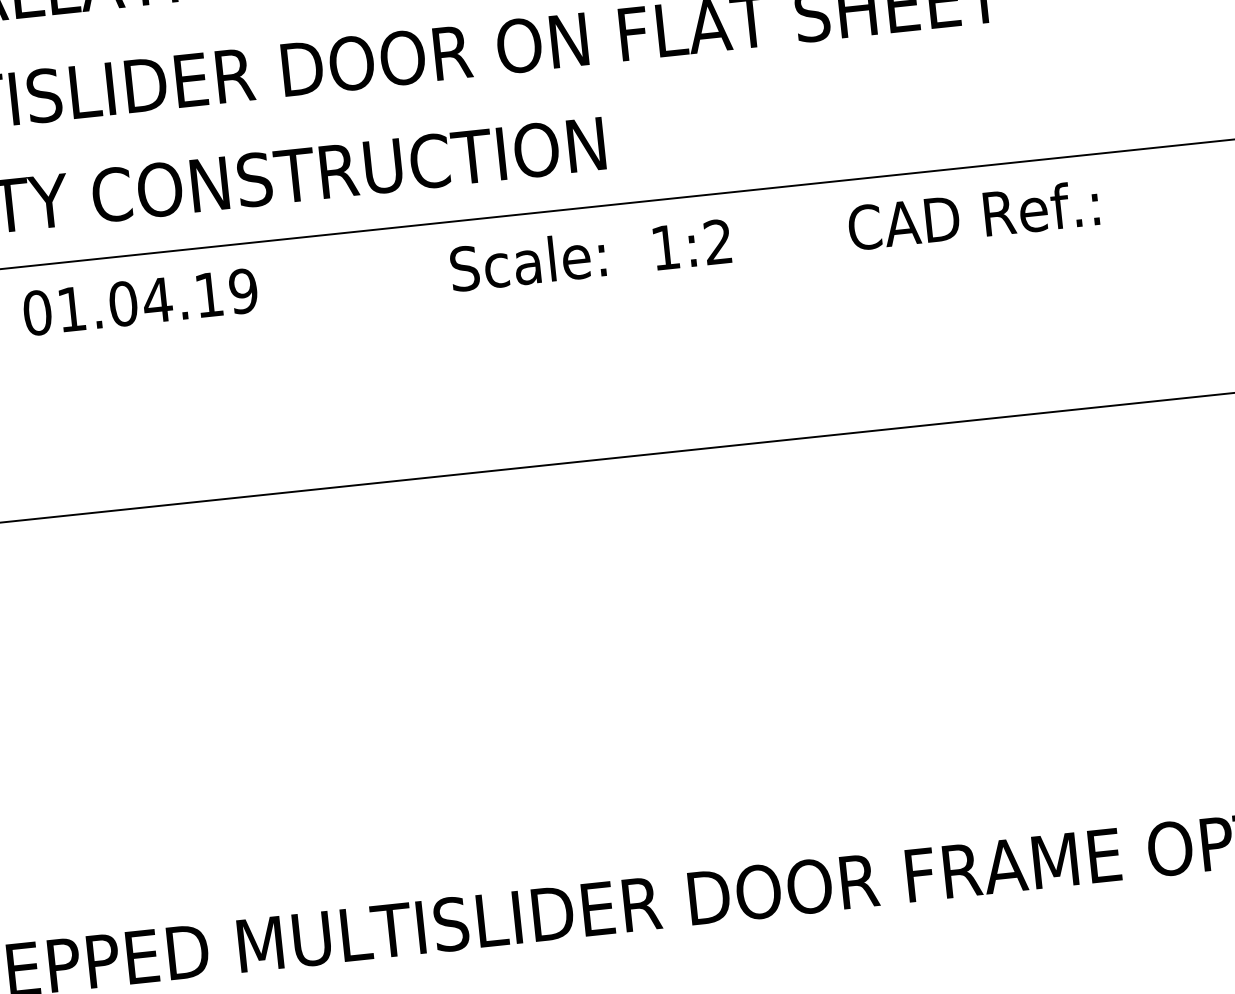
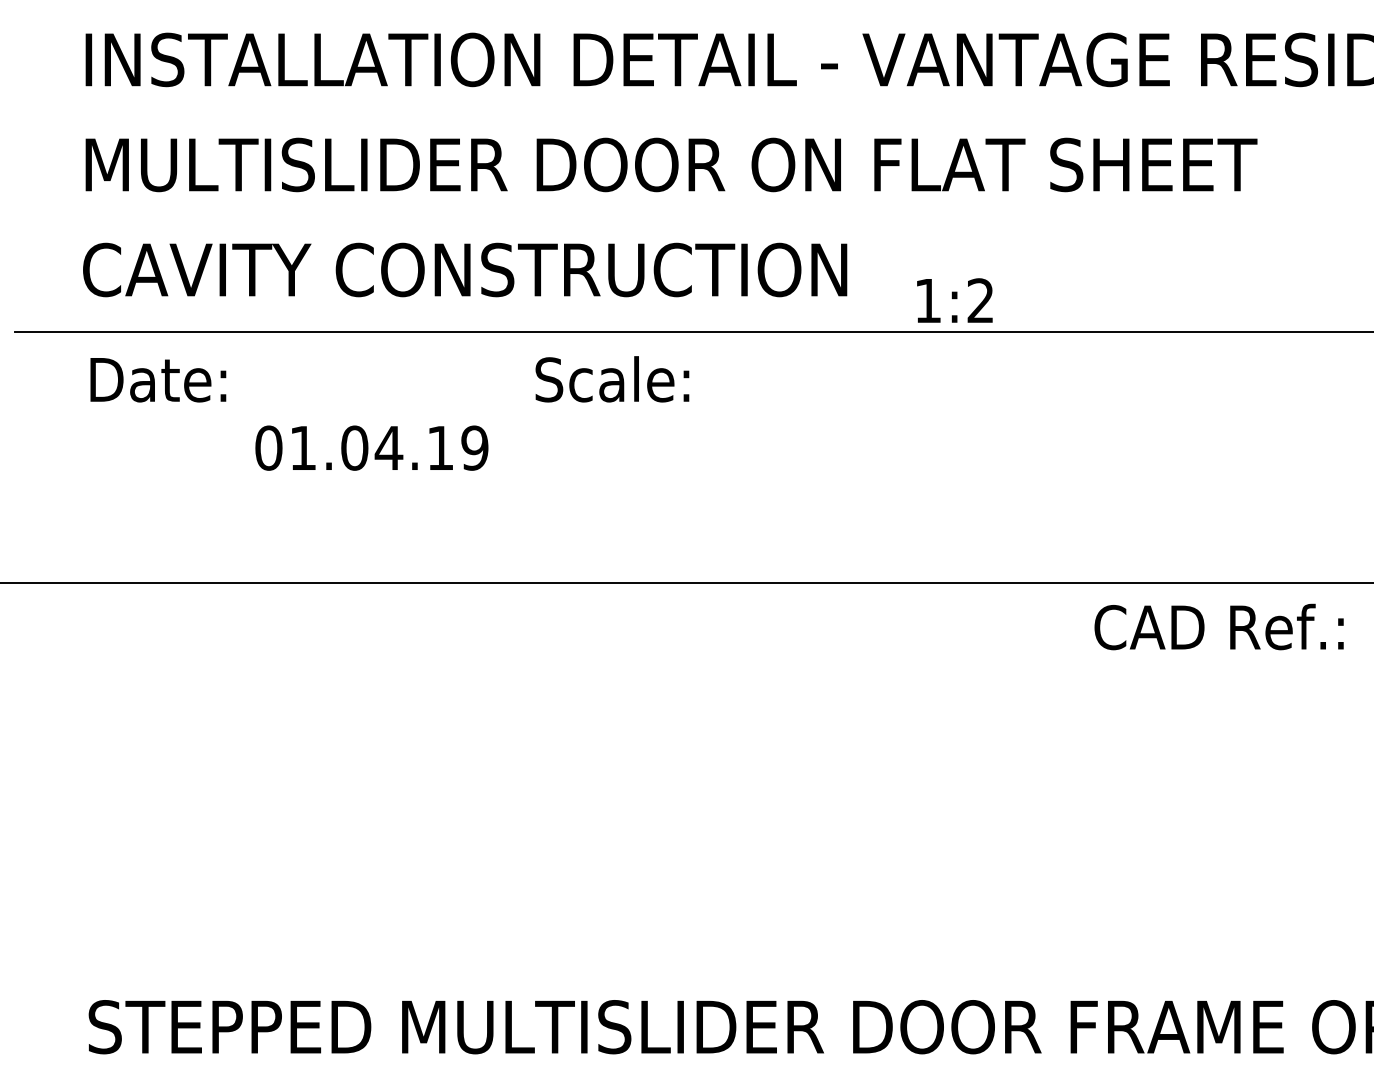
text: (972, 214) -> (1218, 626), moved
text: (691, 244) -> (954, 300), moved
text: (528, 261) -> (612, 379), moved
text: (140, 301) -> (371, 447), moved

